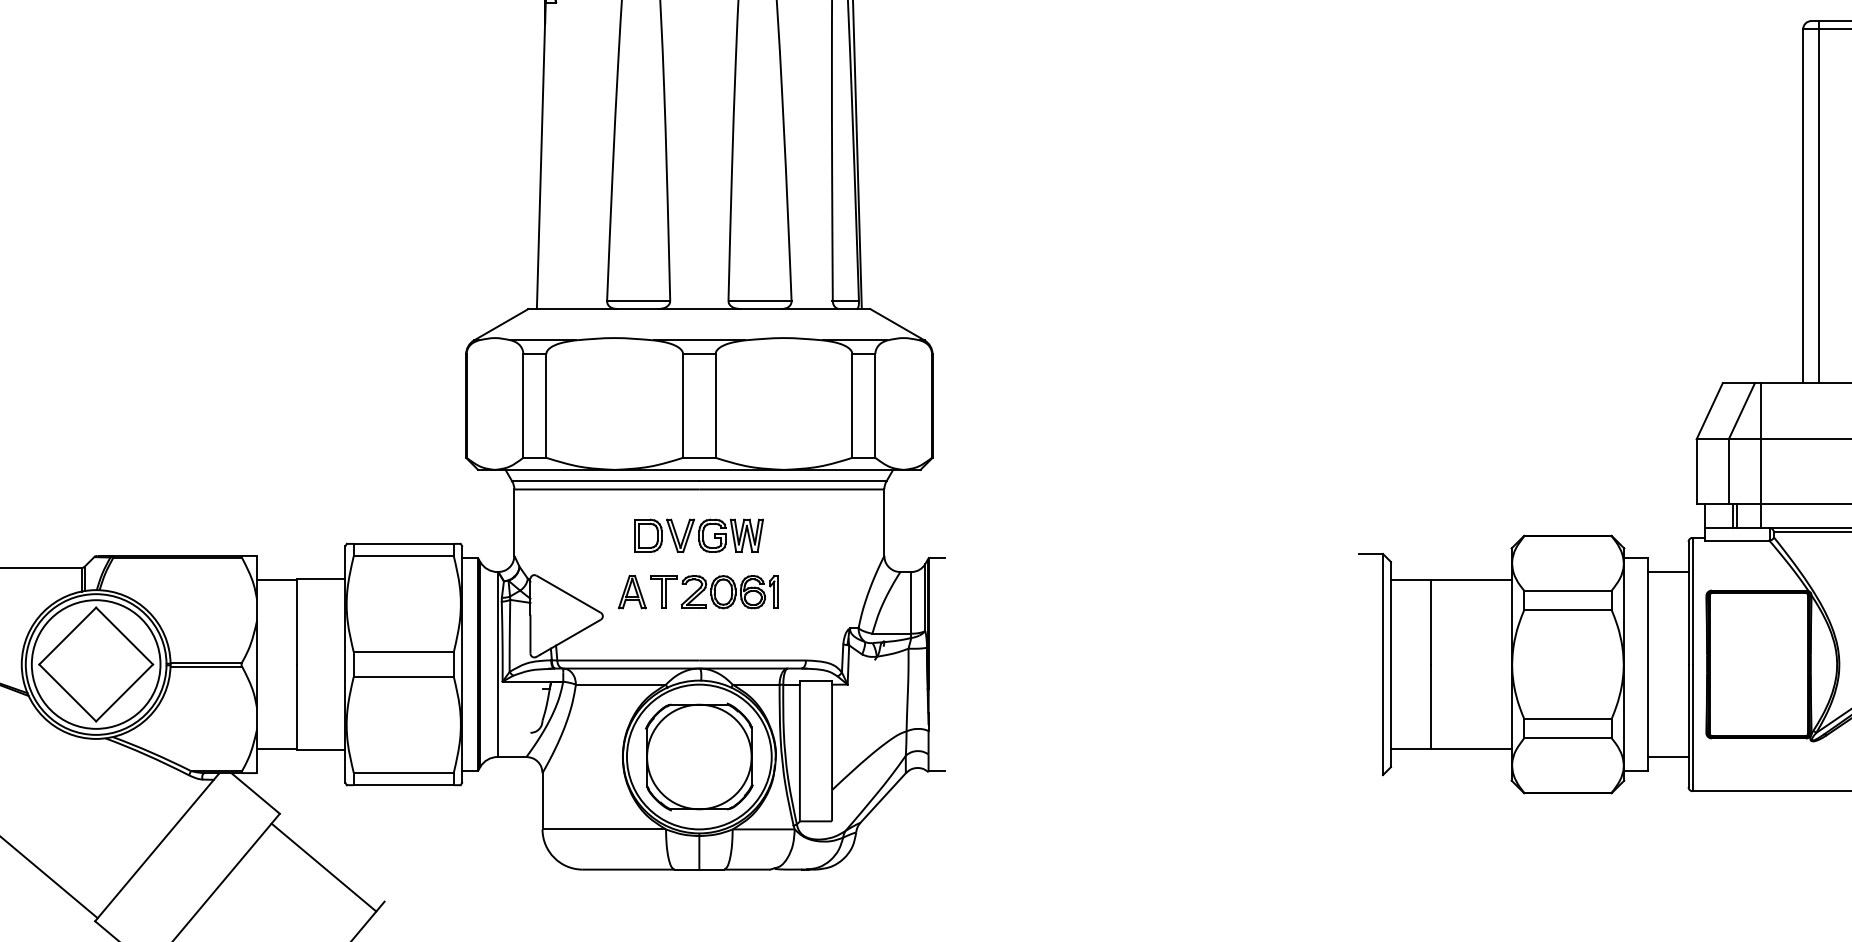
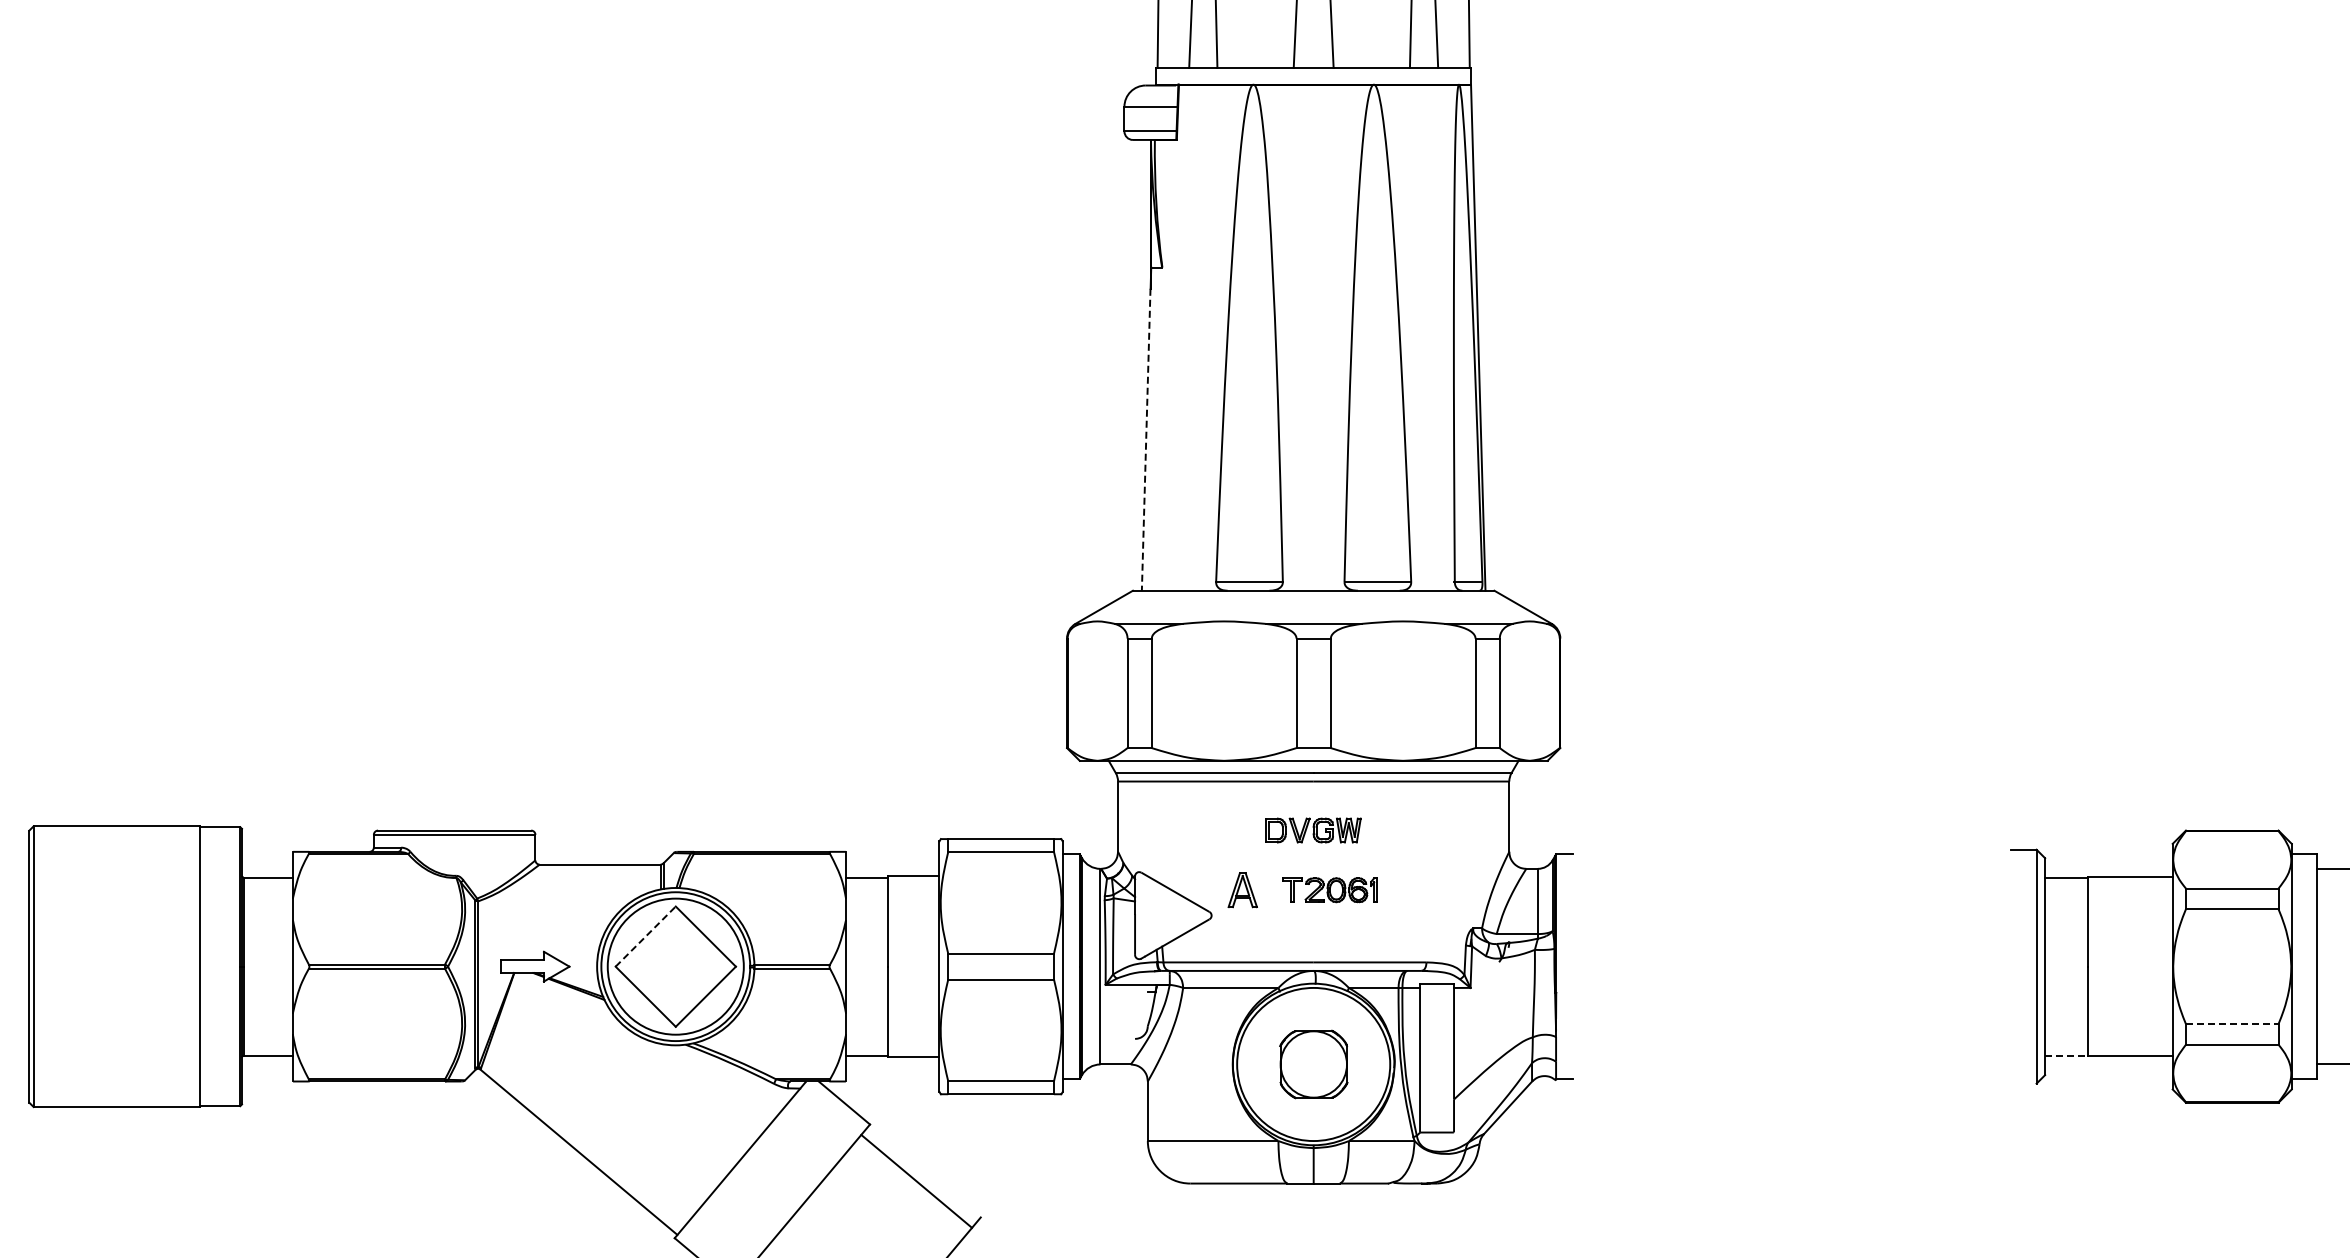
line: (541, 166) -> (1146, 440), solid -> dashed
part: (699, 535) -> (1313, 830), size x0.7
part: (714, 592) -> (1329, 890), size x0.7
line: (67, 636) -> (645, 936), solid -> dashed
line: (1568, 719) -> (2232, 1024), solid -> dashed
line: (1411, 748) -> (2066, 1055), solid -> dashed
part: (699, 757) -> (1313, 1064), size x0.6

